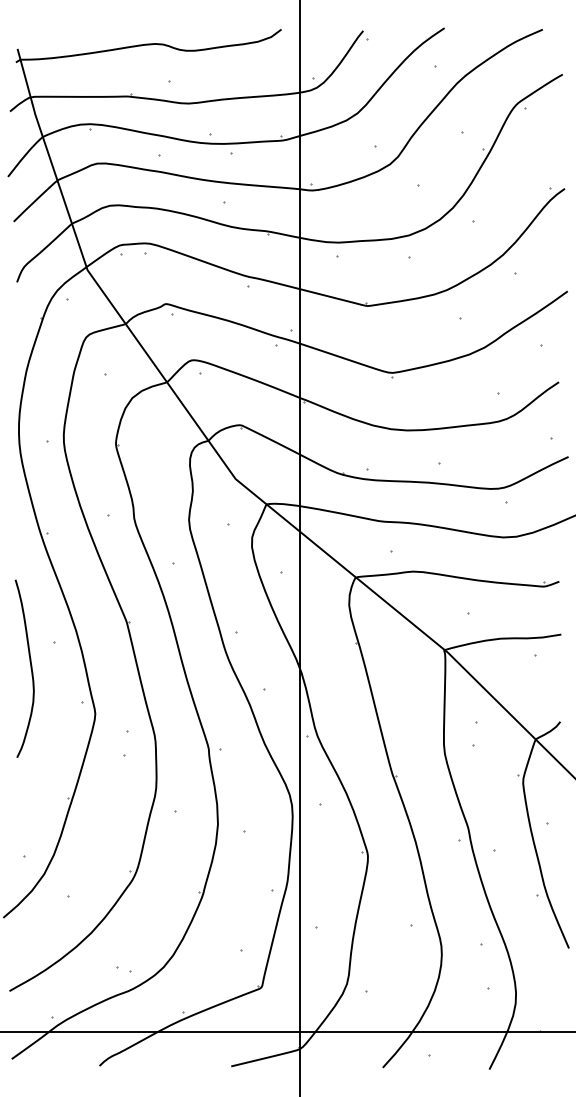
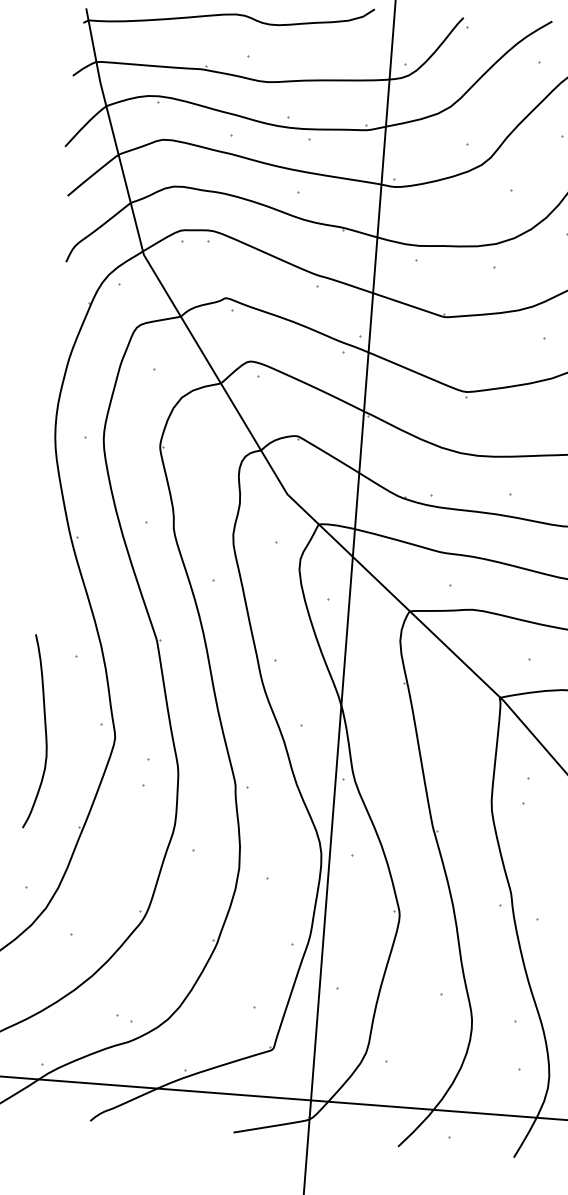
curve: (30, 668) -> (44, 732), moved

